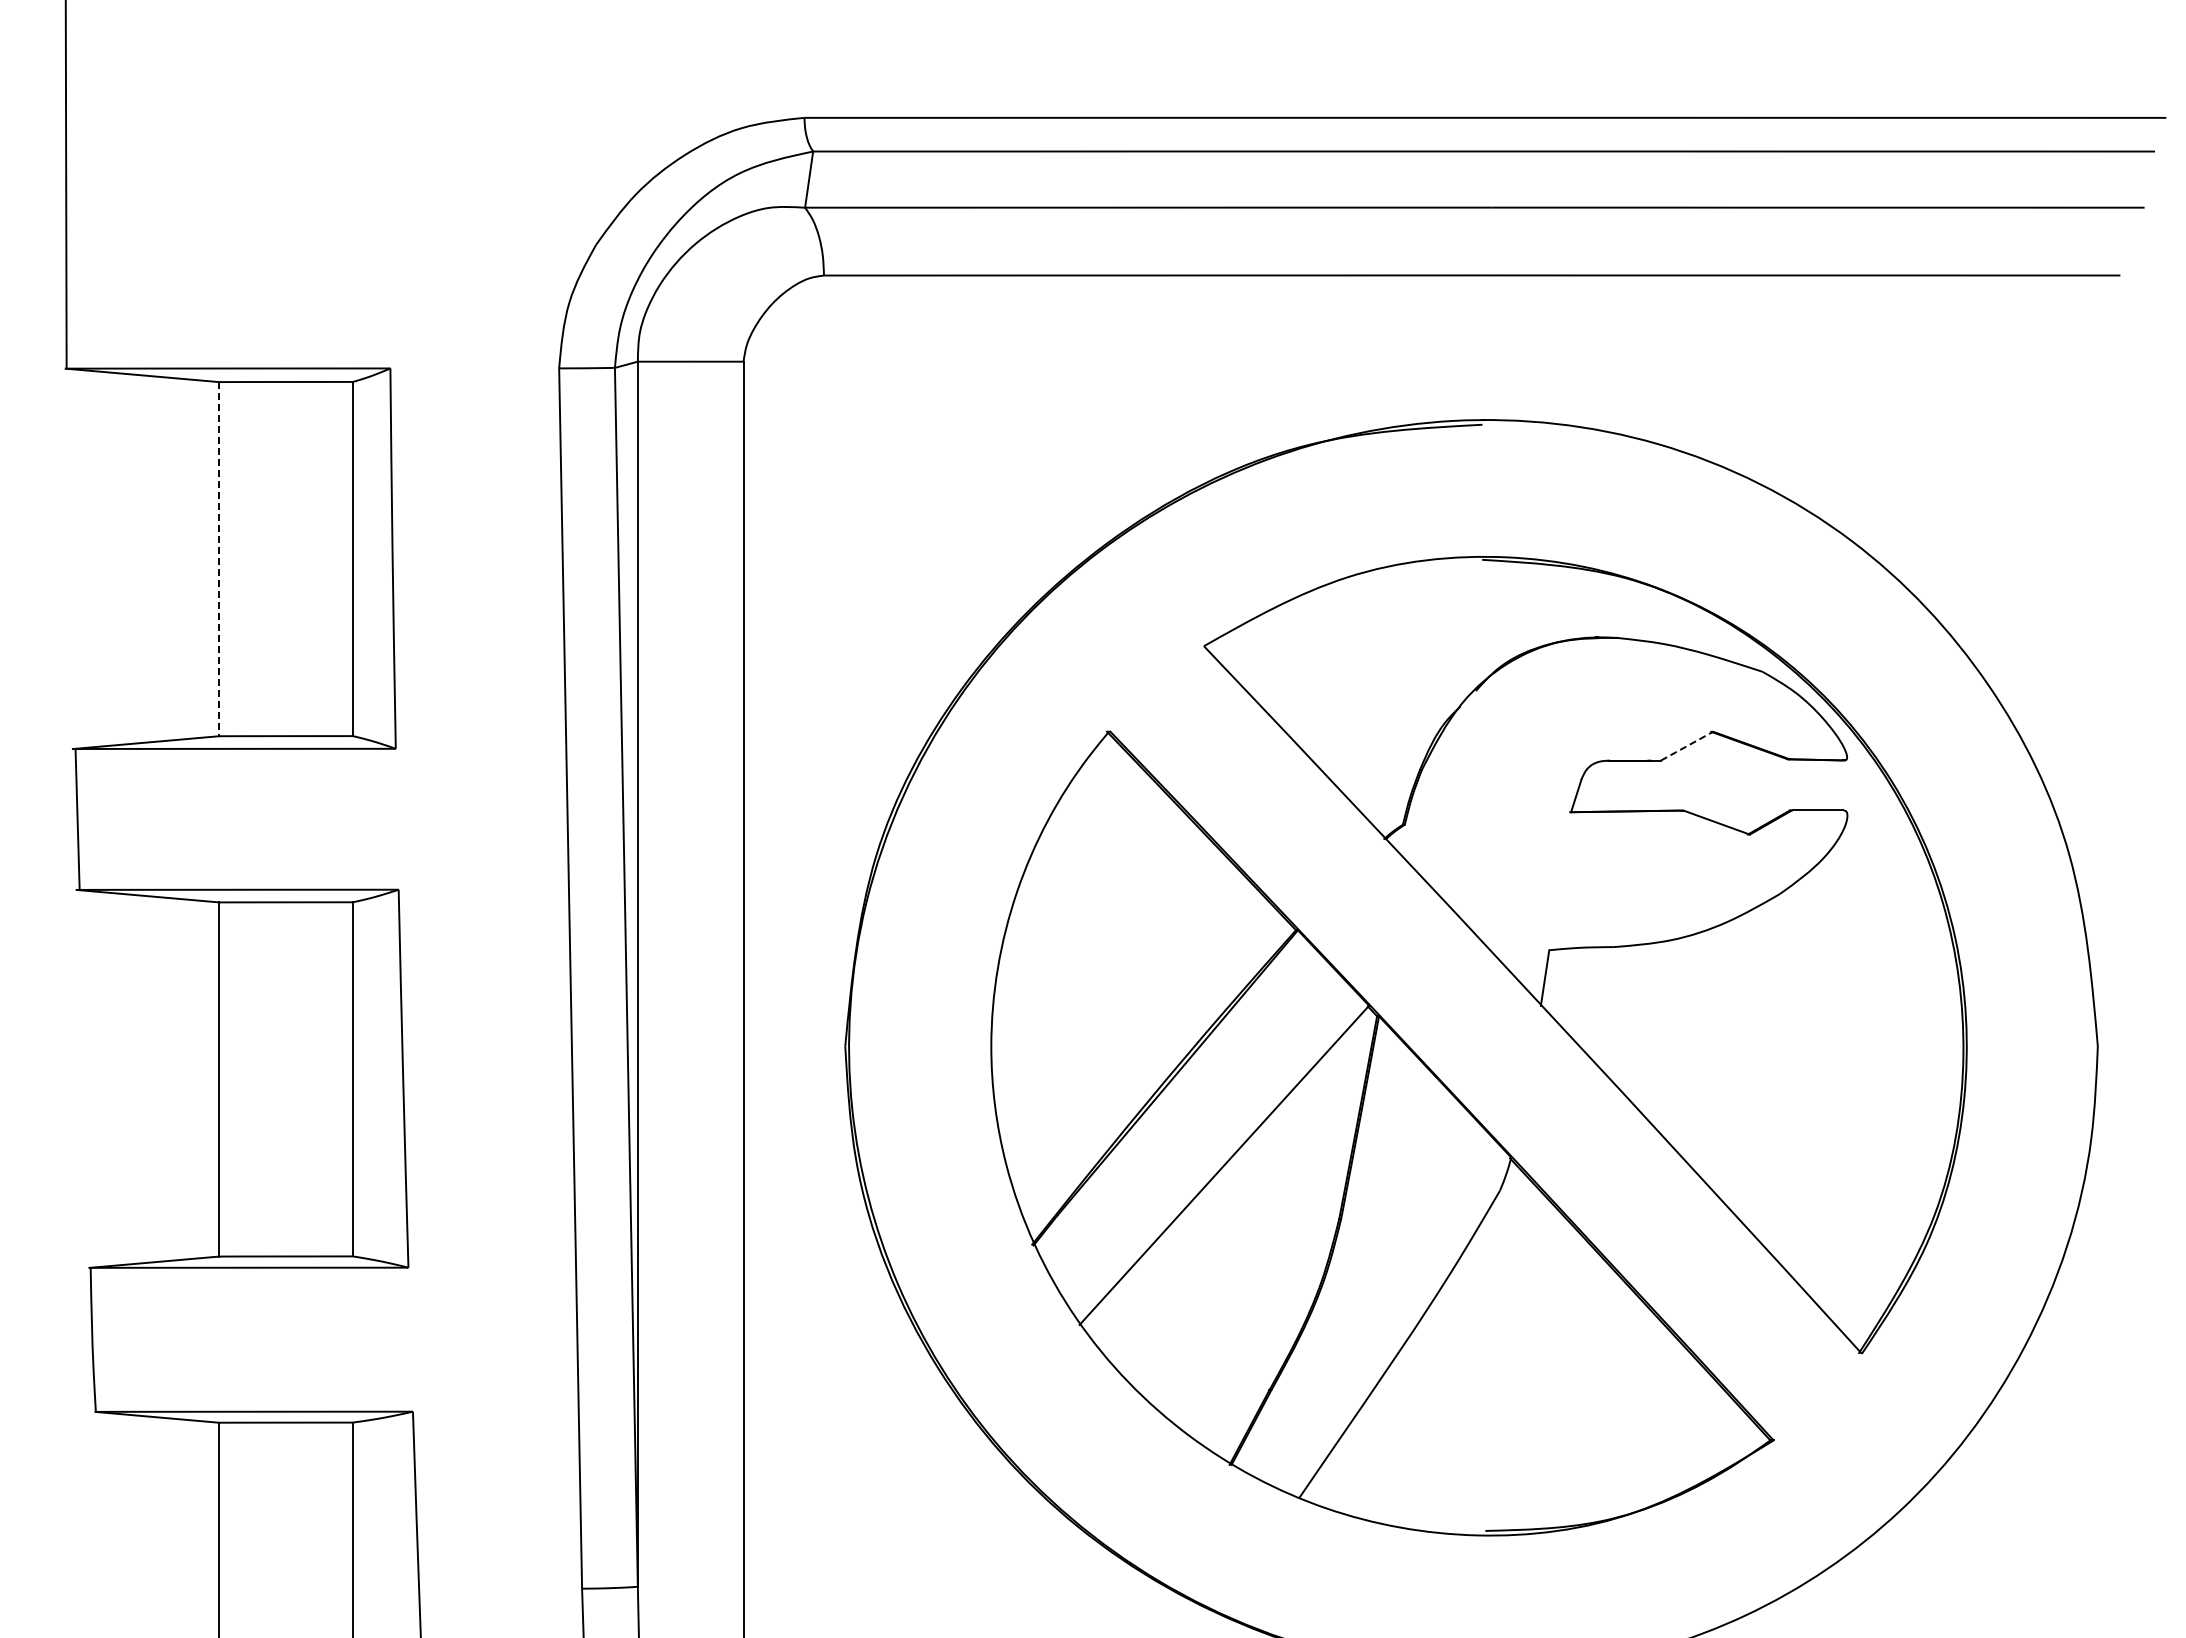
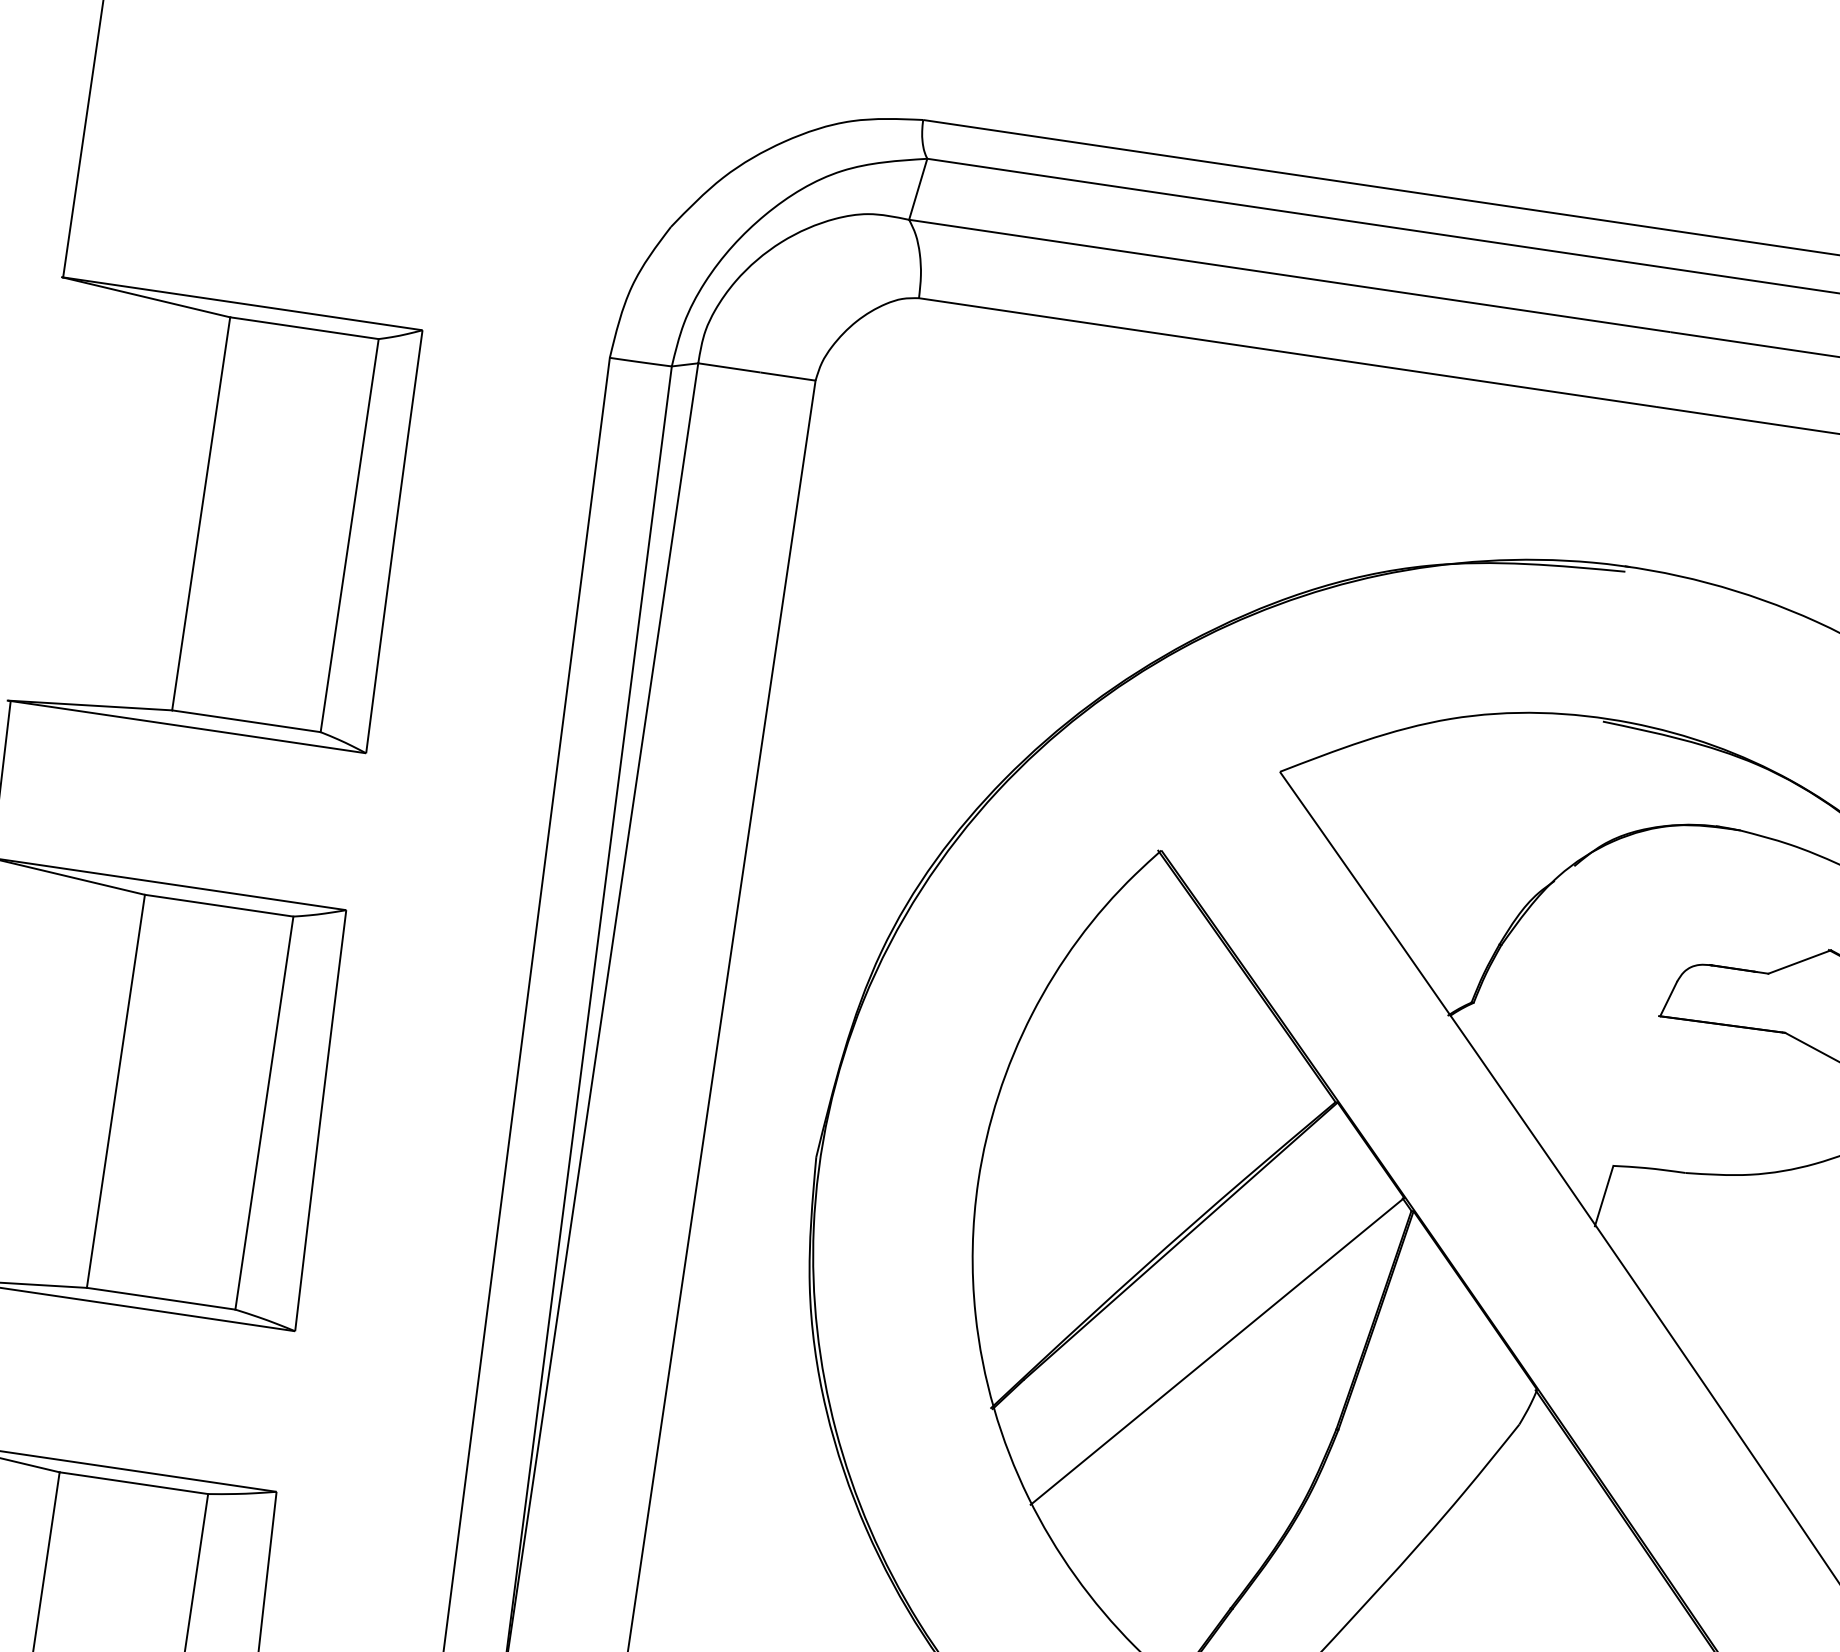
line: (219, 559) -> (201, 514), dashed -> solid
line: (1687, 746) -> (1800, 962), dashed -> solid

